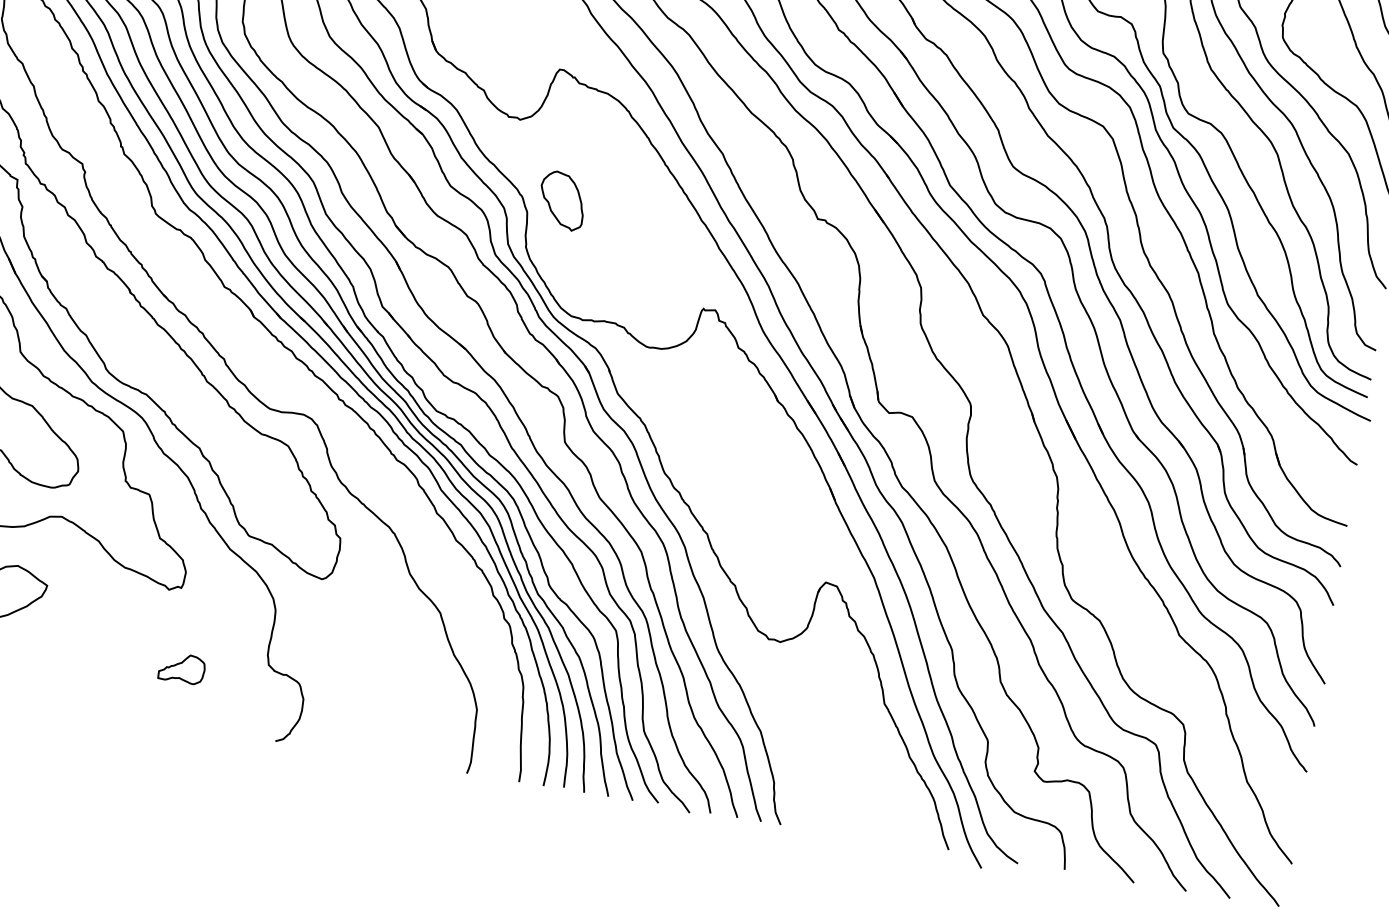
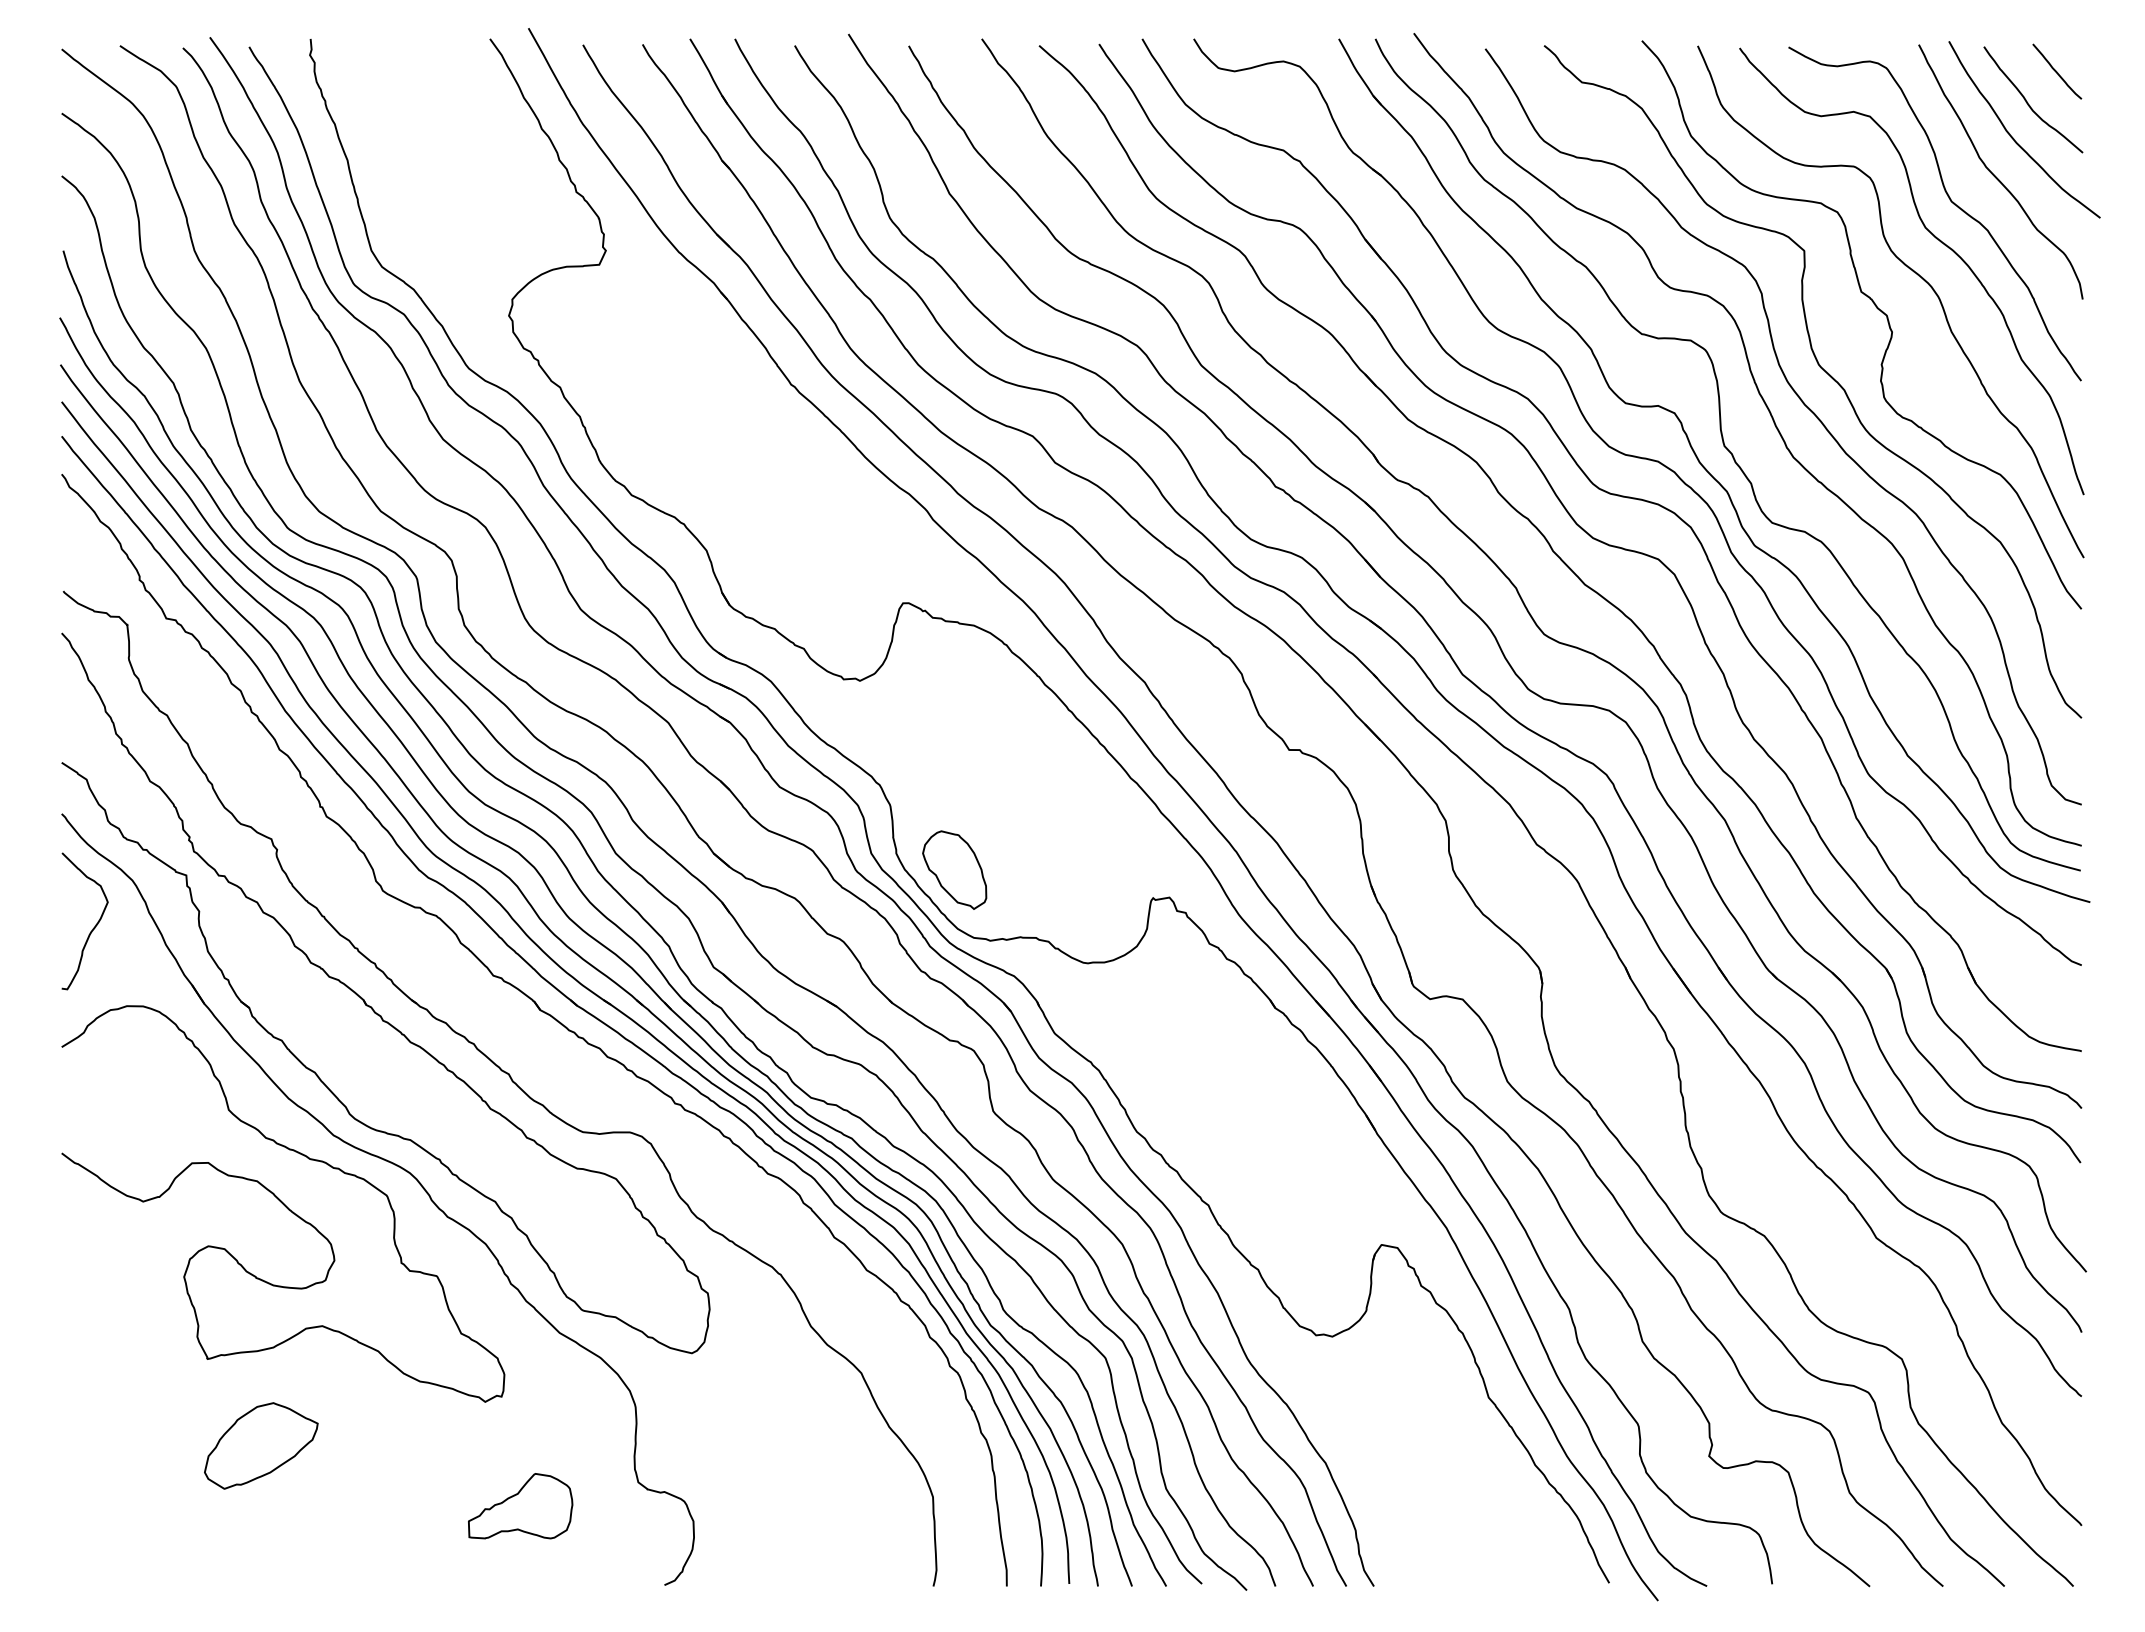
part: (562, 200) -> (954, 869), moved
part: (181, 668) -> (520, 1506), size x1.67

